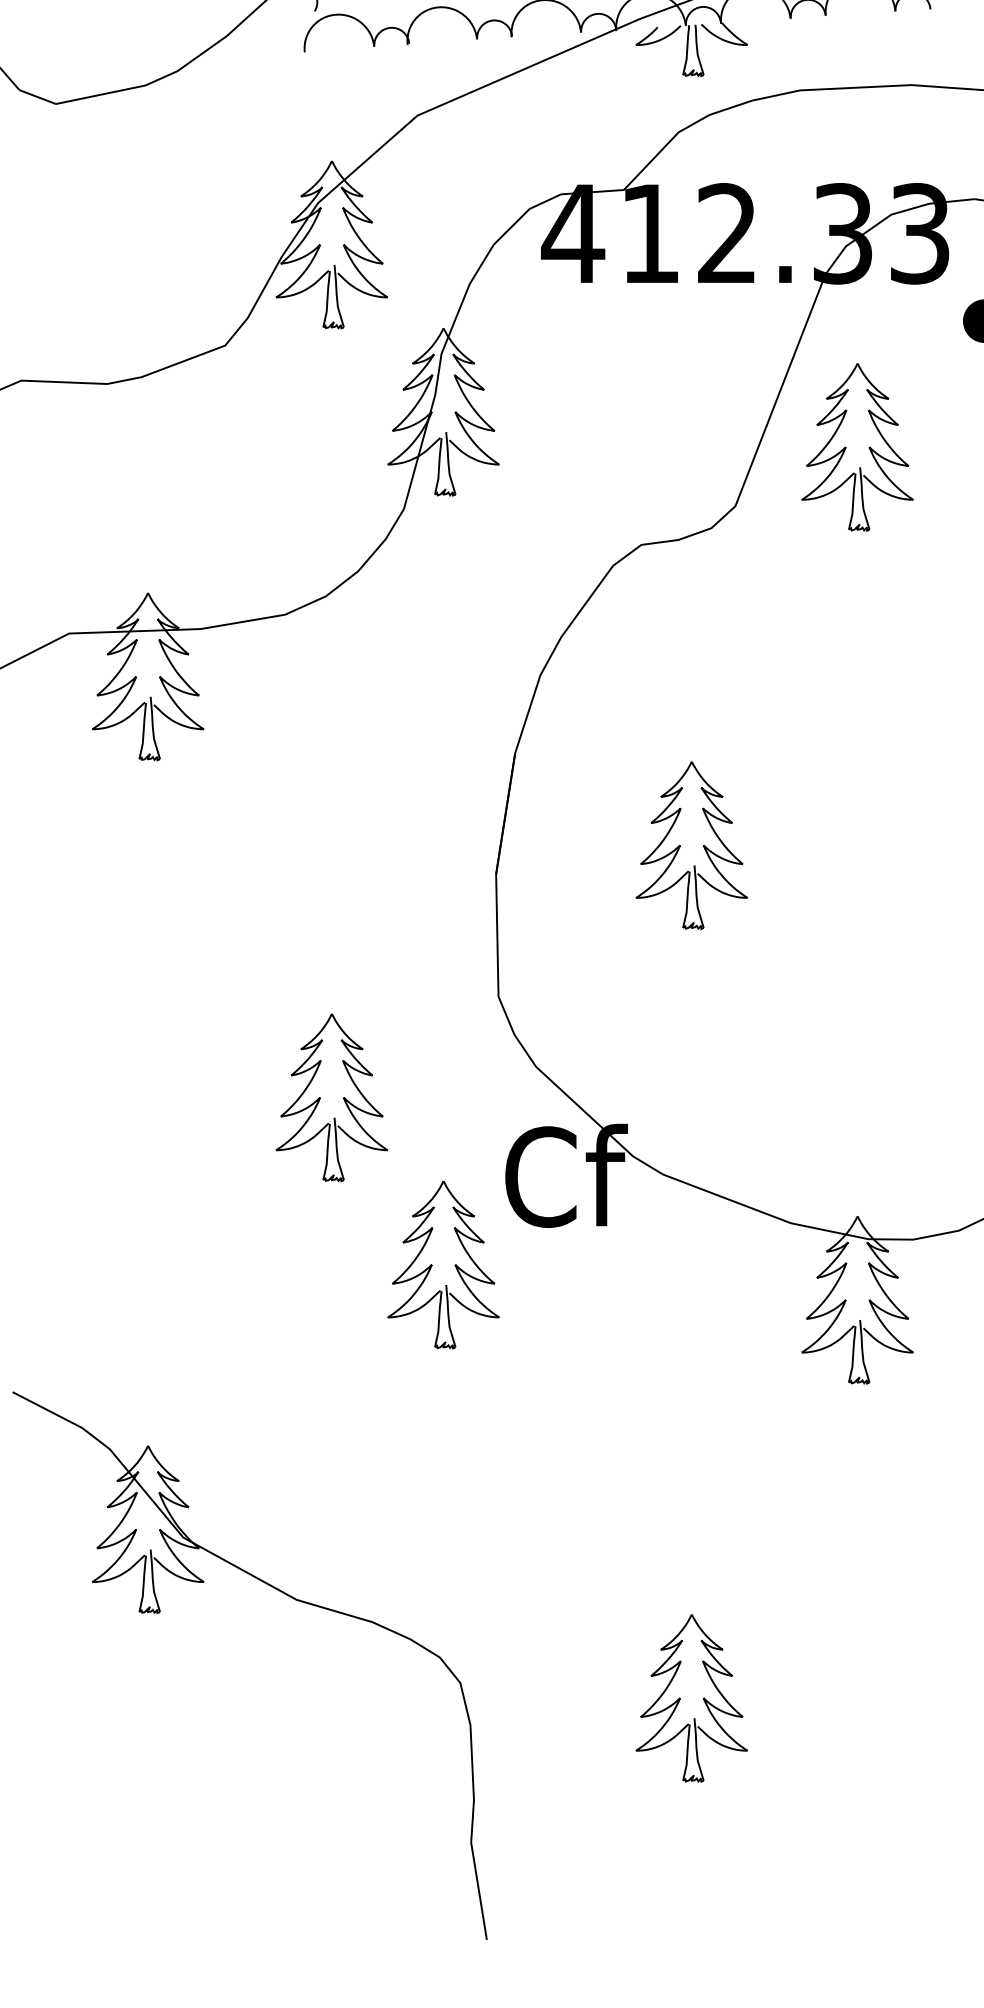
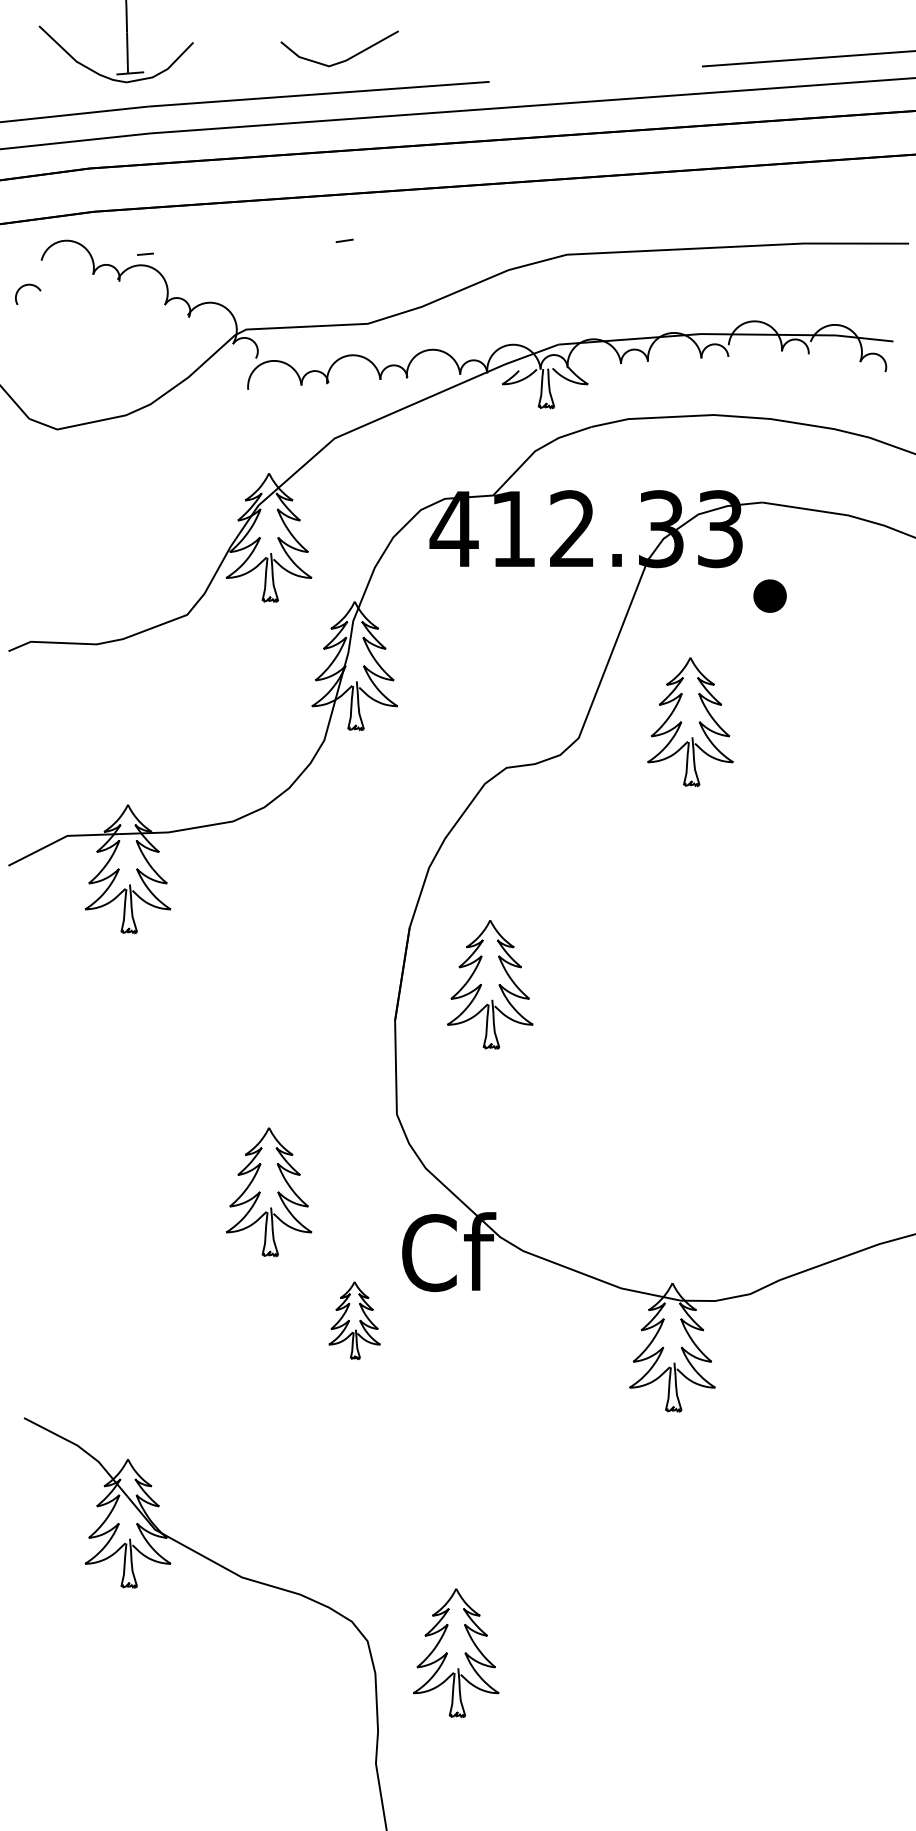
part: (857, 447) -> (690, 722), moved
part: (692, 845) -> (490, 984), moved
part: (443, 1265) -> (354, 1320), size x0.6
part: (692, 1698) -> (456, 1653), moved

